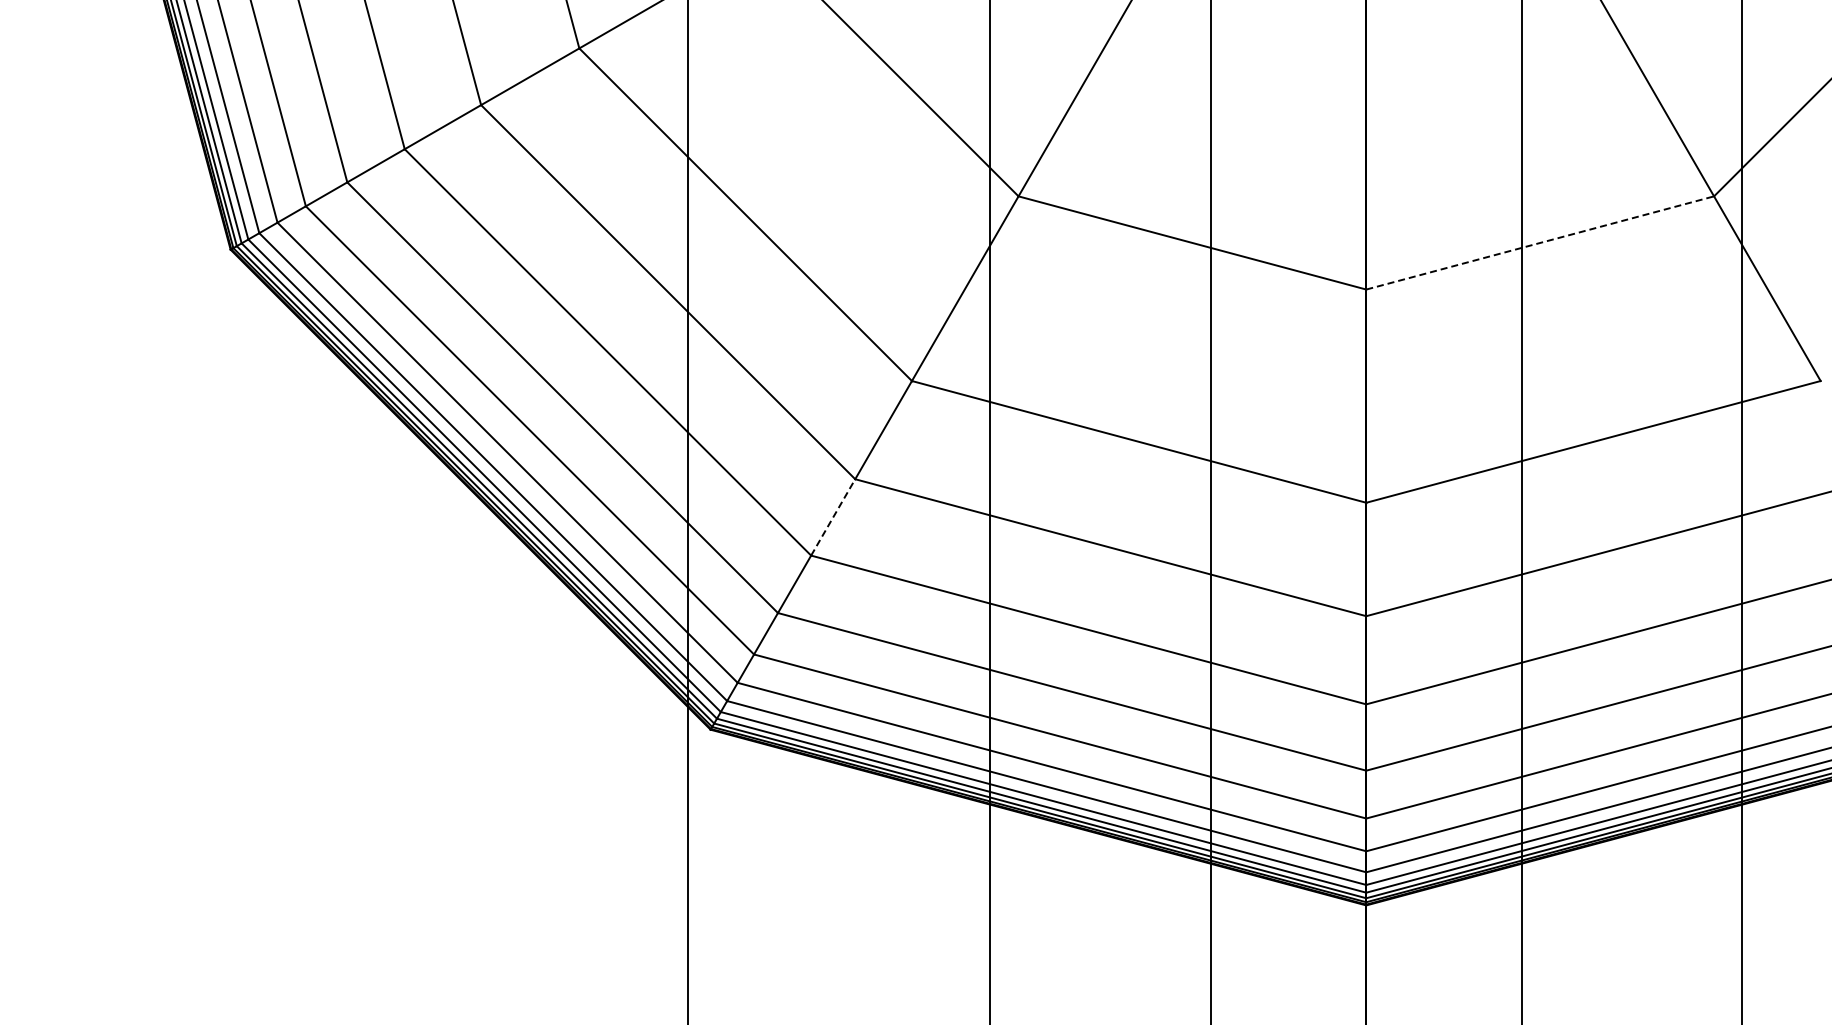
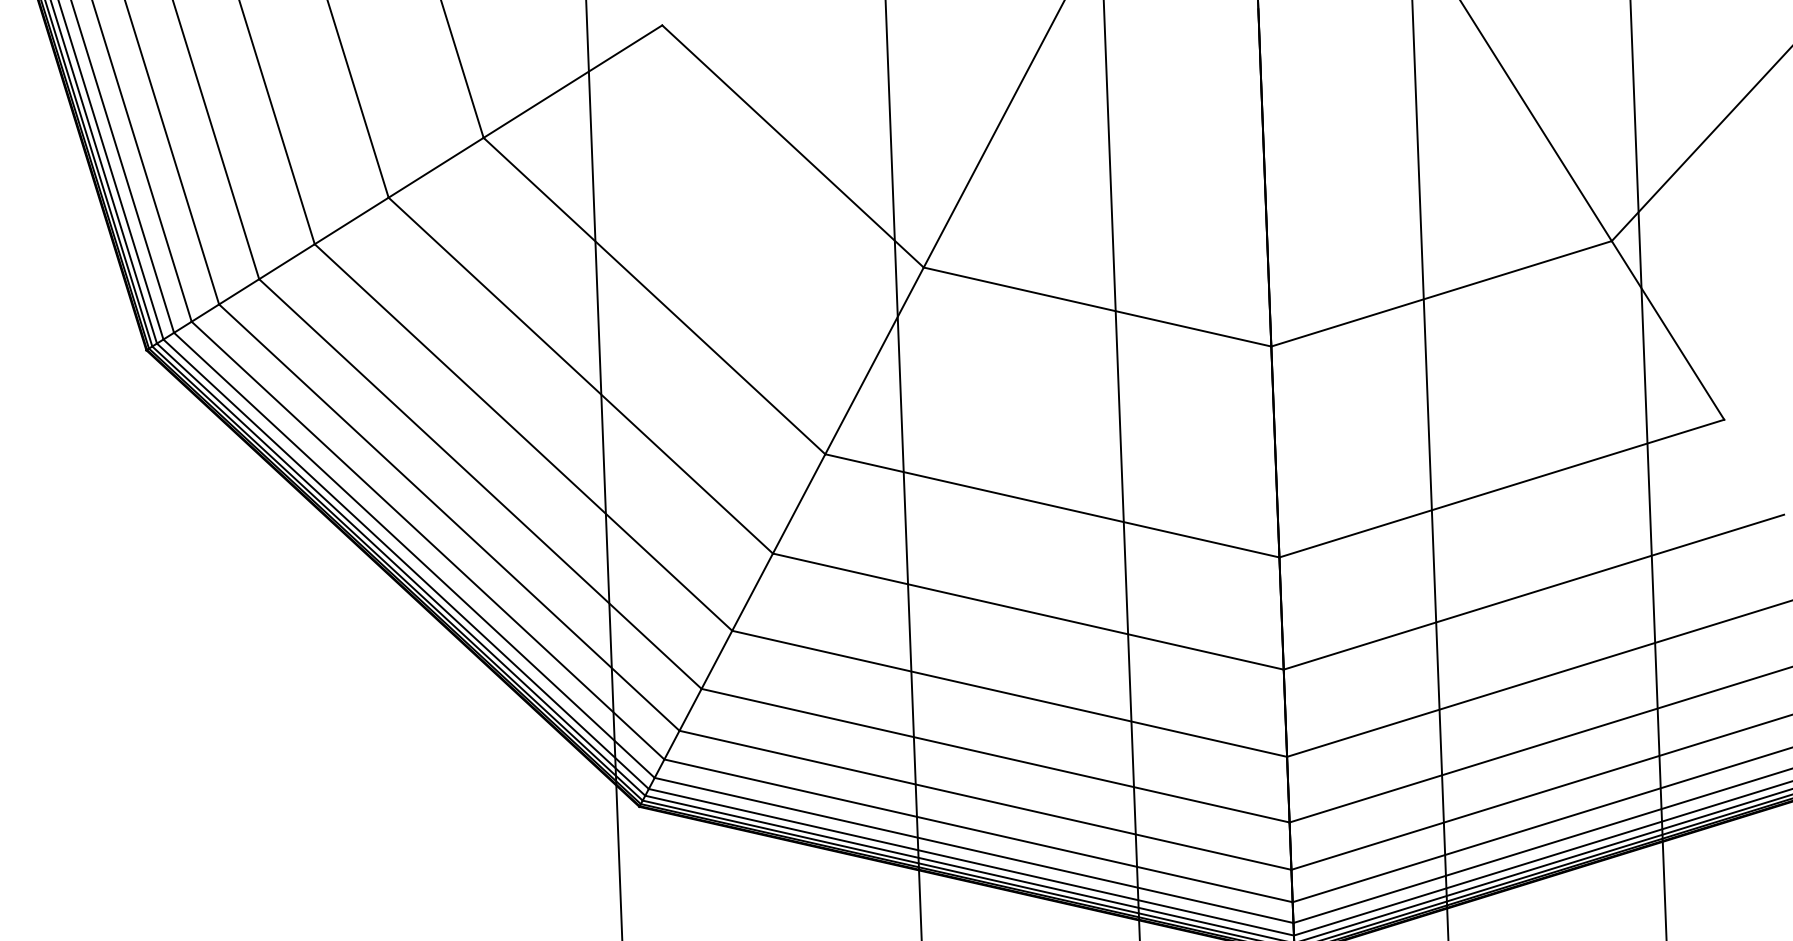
line: (1540, 242) -> (1441, 293), dashed -> solid
line: (833, 517) -> (752, 592), dashed -> solid

